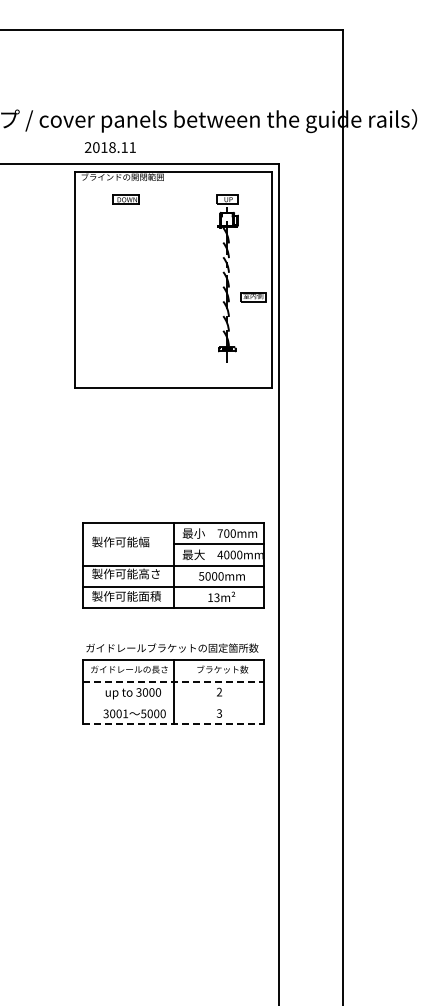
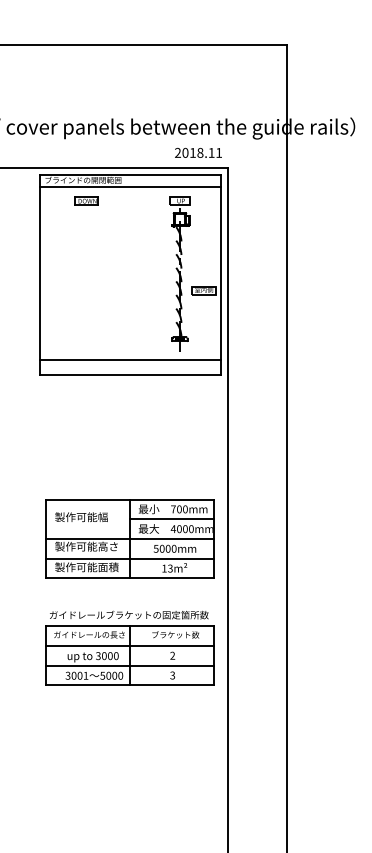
text: (110, 147) -> (198, 152), moved
line: (173, 184) -> (130, 187), added
line: (173, 371) -> (130, 359), added
line: (173, 681) -> (130, 645), dashed -> solid
line: (173, 702) -> (130, 665), added
line: (173, 724) -> (130, 685), dashed -> solid

